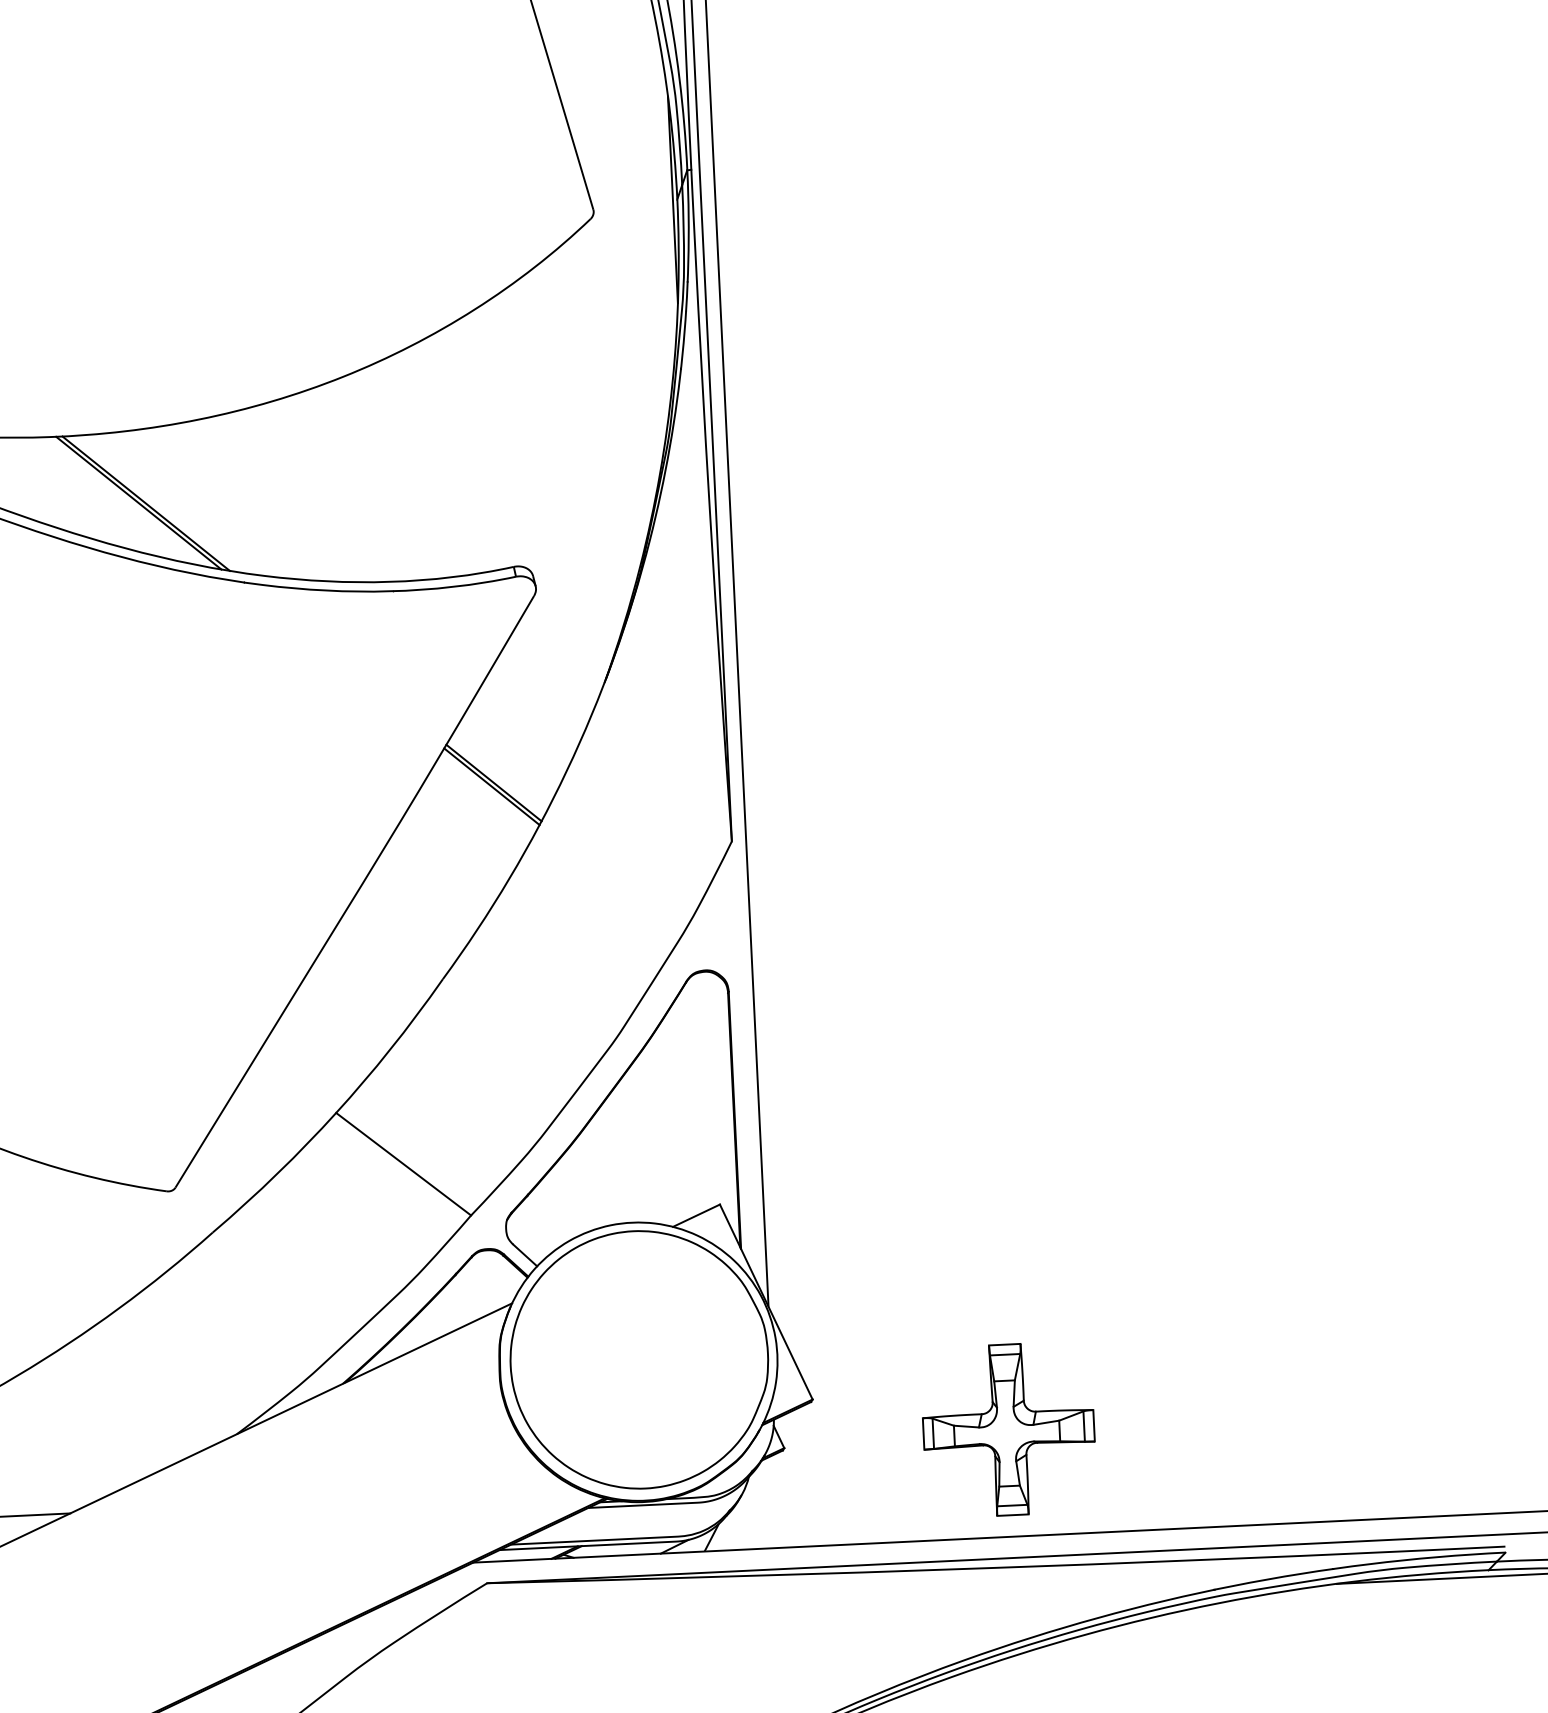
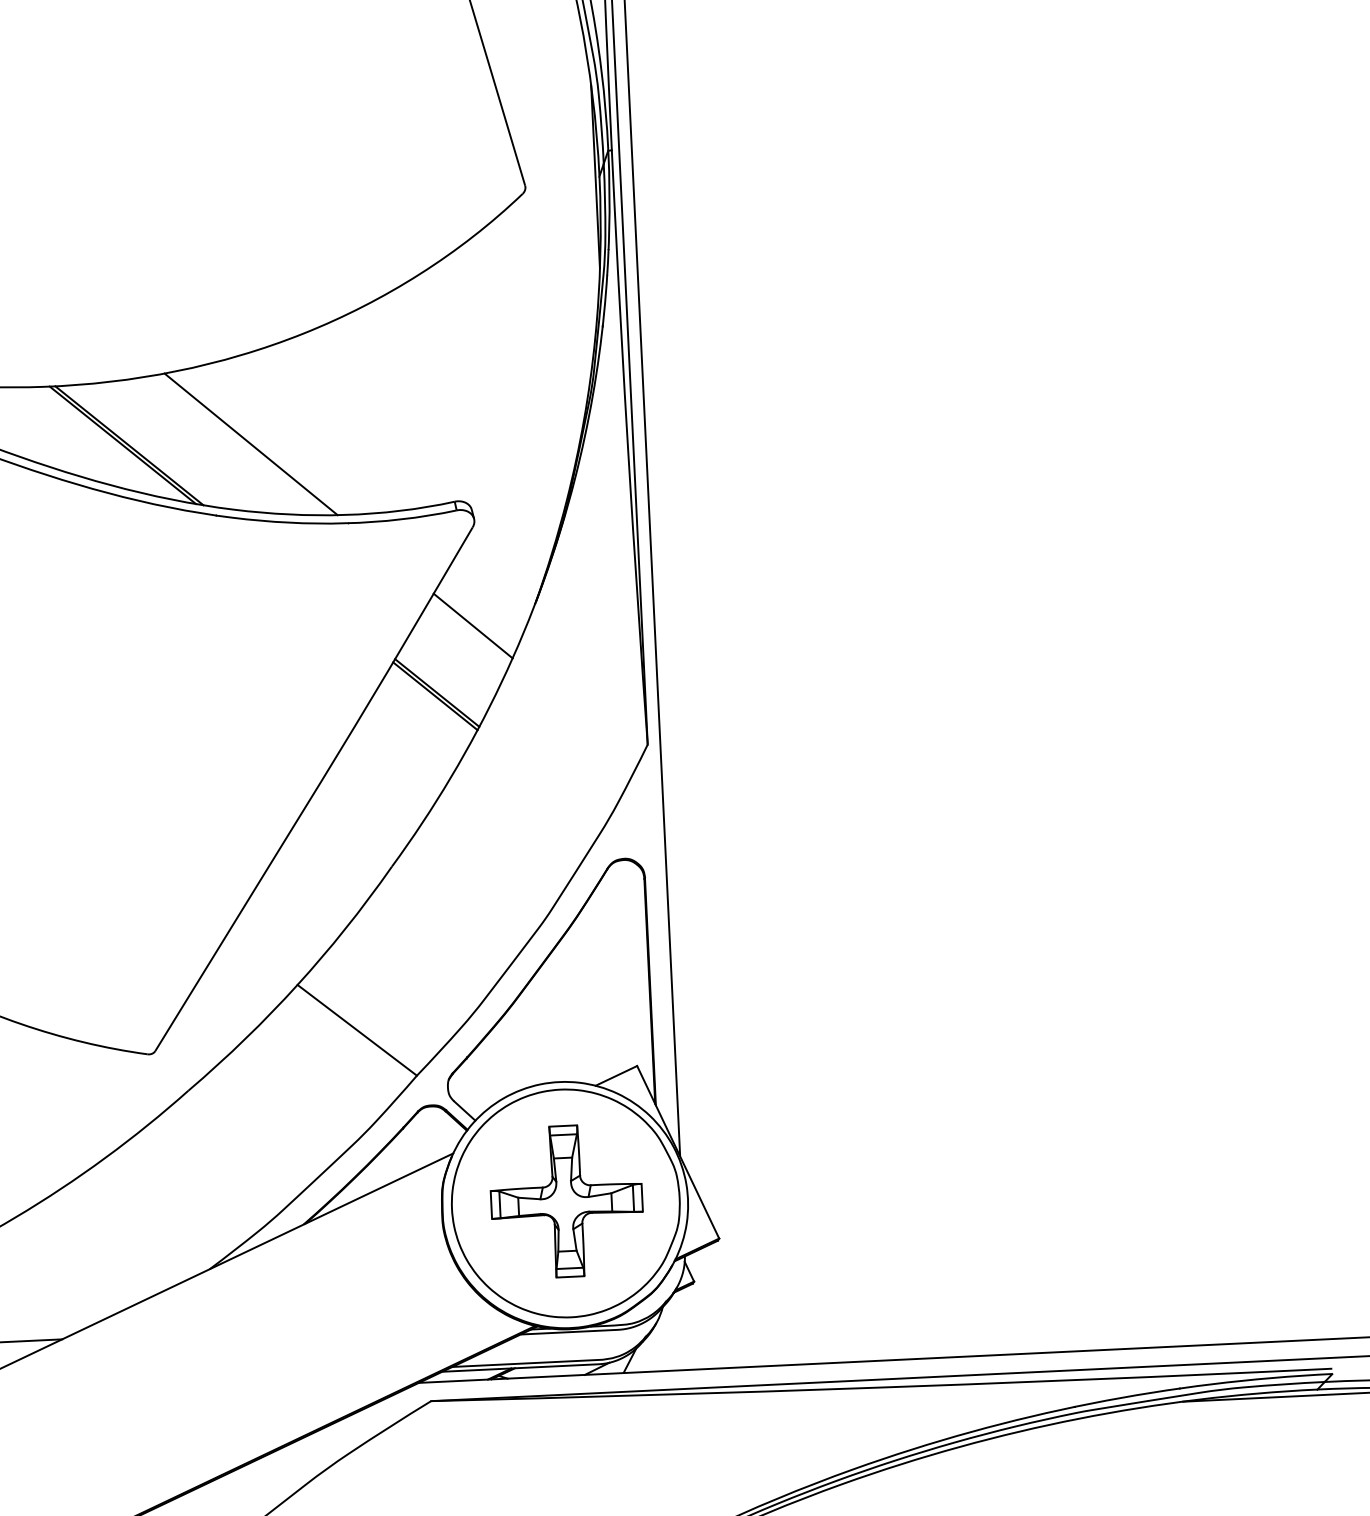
line: (283, 502) -> (250, 444), added
line: (533, 706) -> (472, 625), added
part: (1008, 1429) -> (566, 1201), moved

